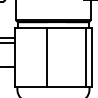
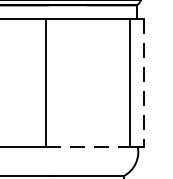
line: (92, 58) -> (144, 84), solid -> dashed
line: (67, 87) -> (90, 147), solid -> dashed

